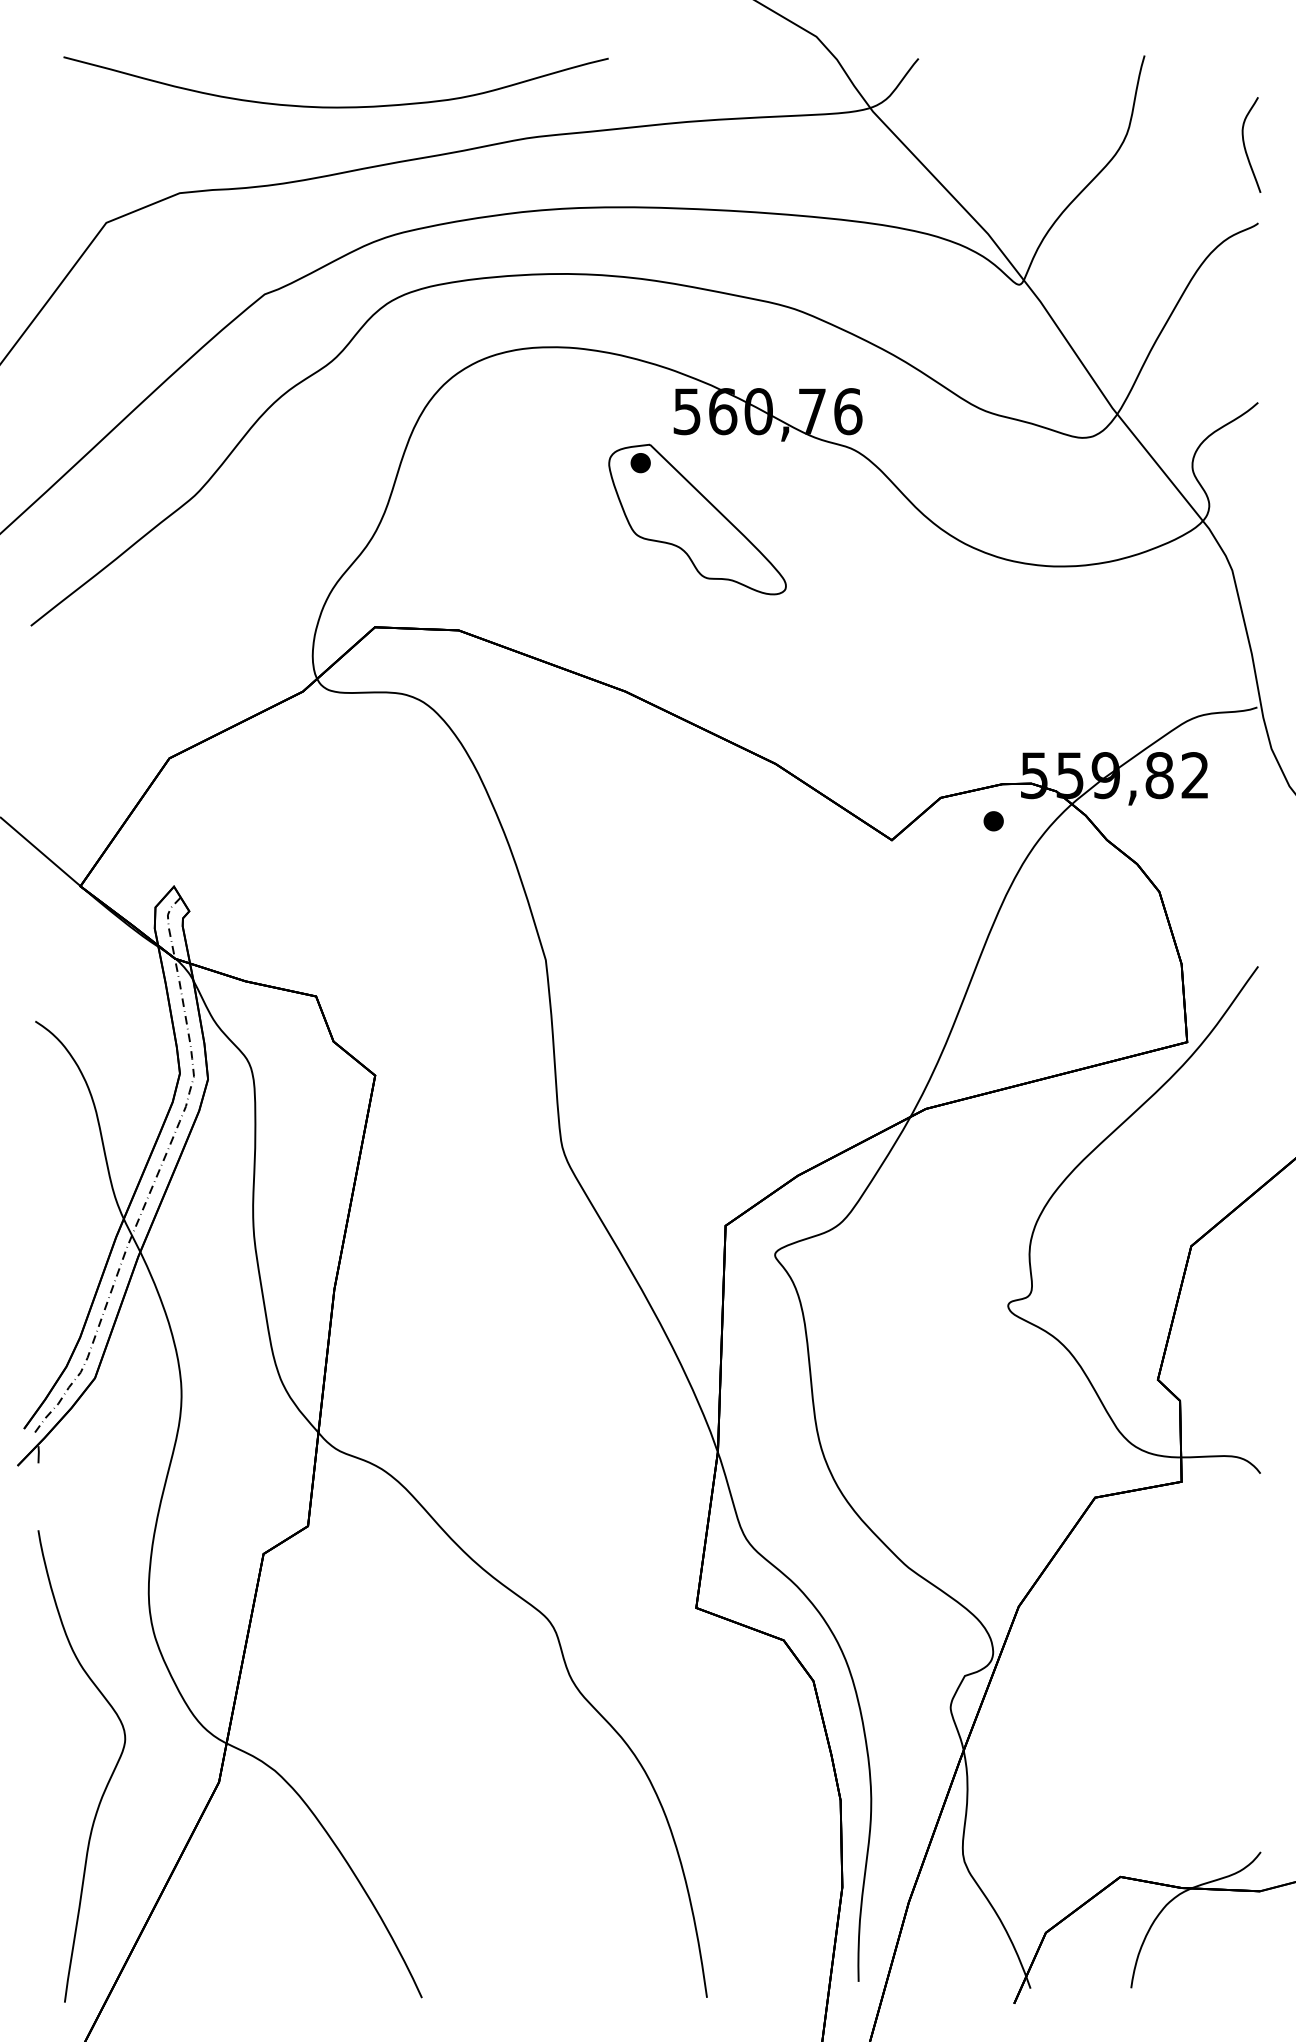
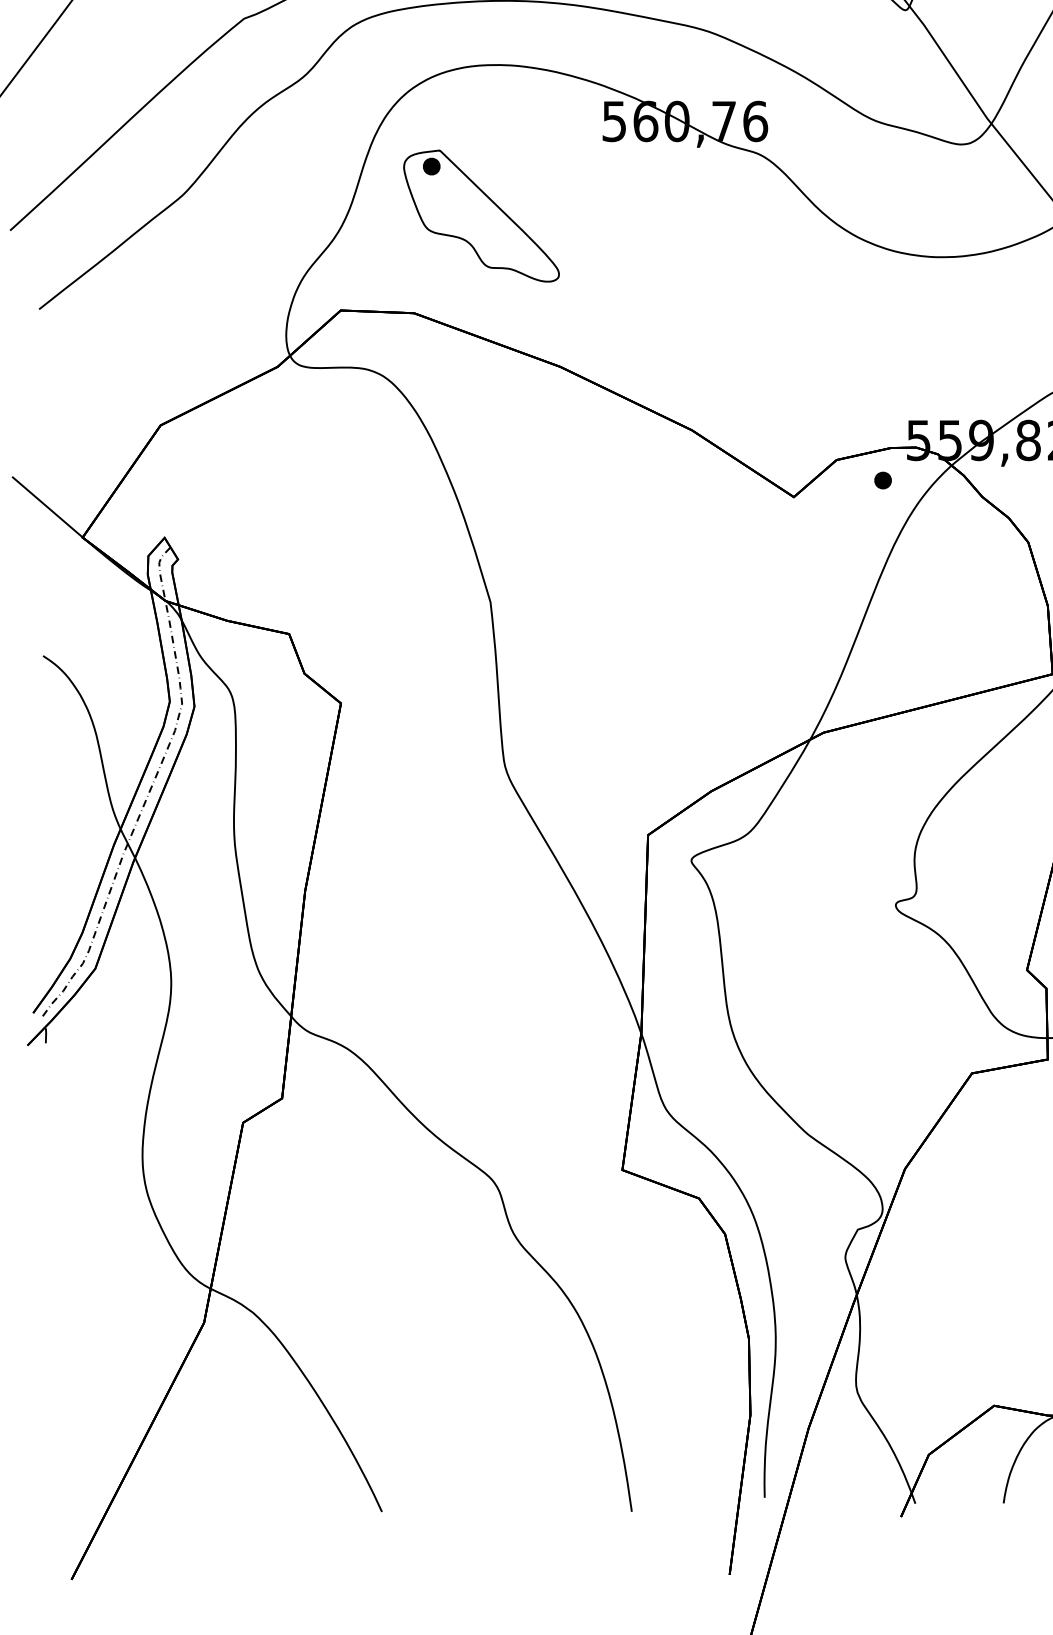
part: (697, 519) -> (481, 216), moved
curve: (109, 1777) -> (108, 1318), removed

